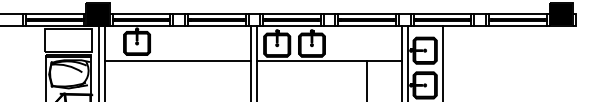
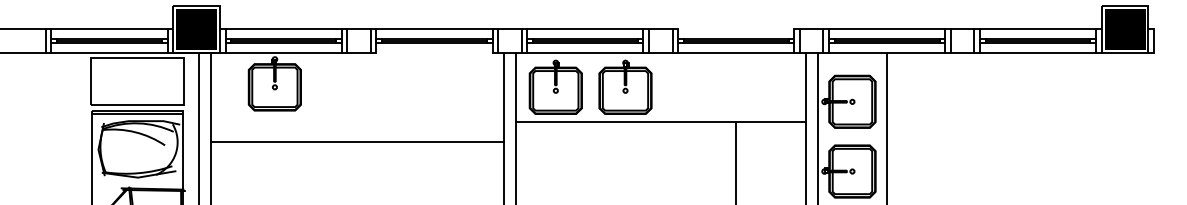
line: (367, 14) -> (736, 29), removed
line: (216, 26) -> (434, 53), removed
line: (178, 60) -> (357, 141), moved

